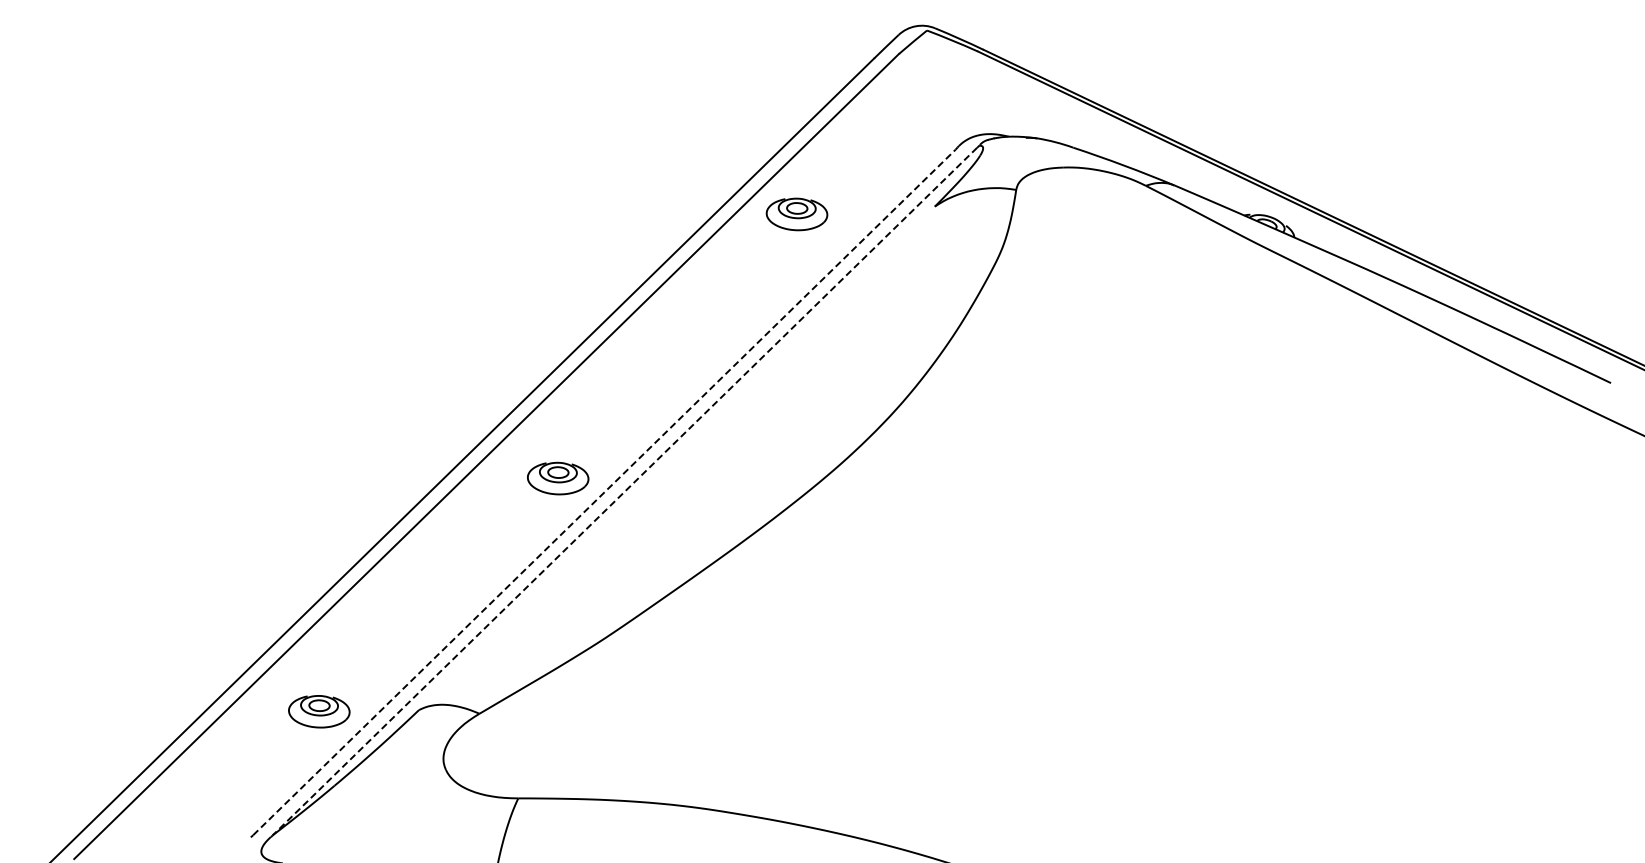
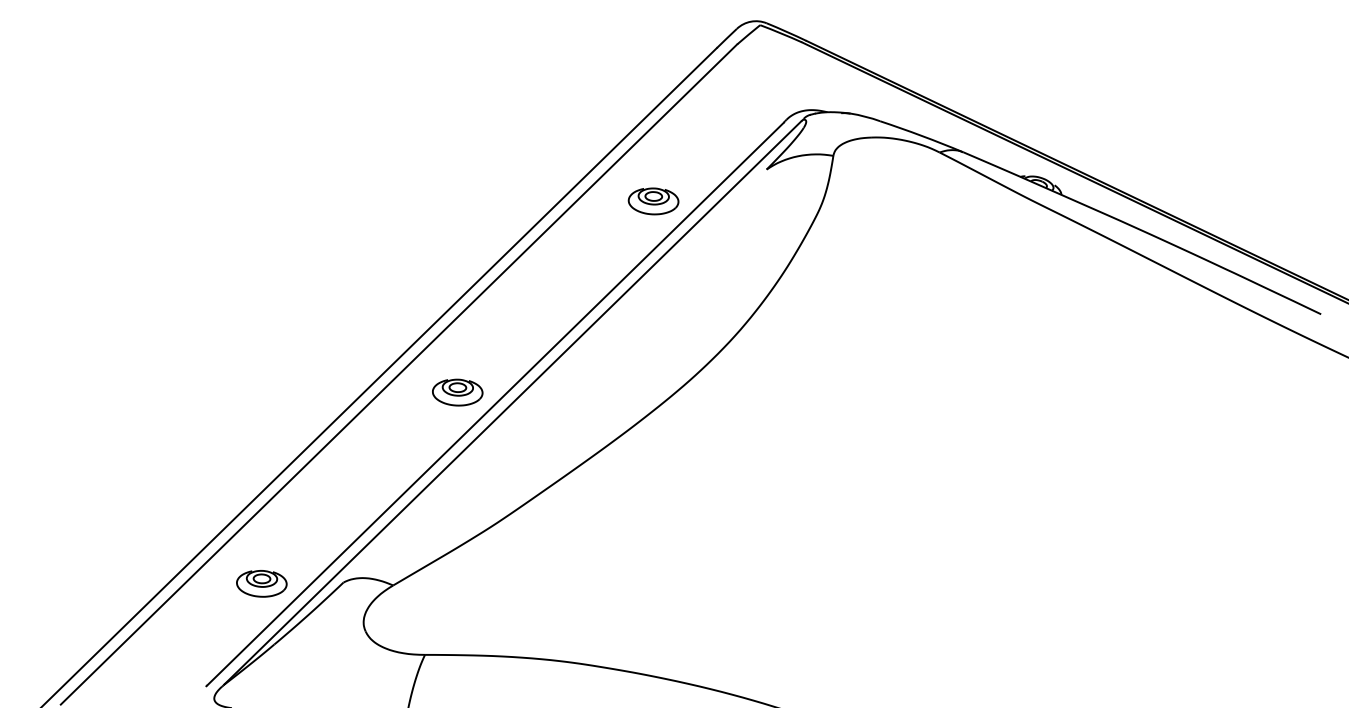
part: (796, 214) -> (653, 201), moved
line: (625, 490) -> (512, 402), dashed -> solid
line: (604, 492) -> (495, 404), dashed -> solid

